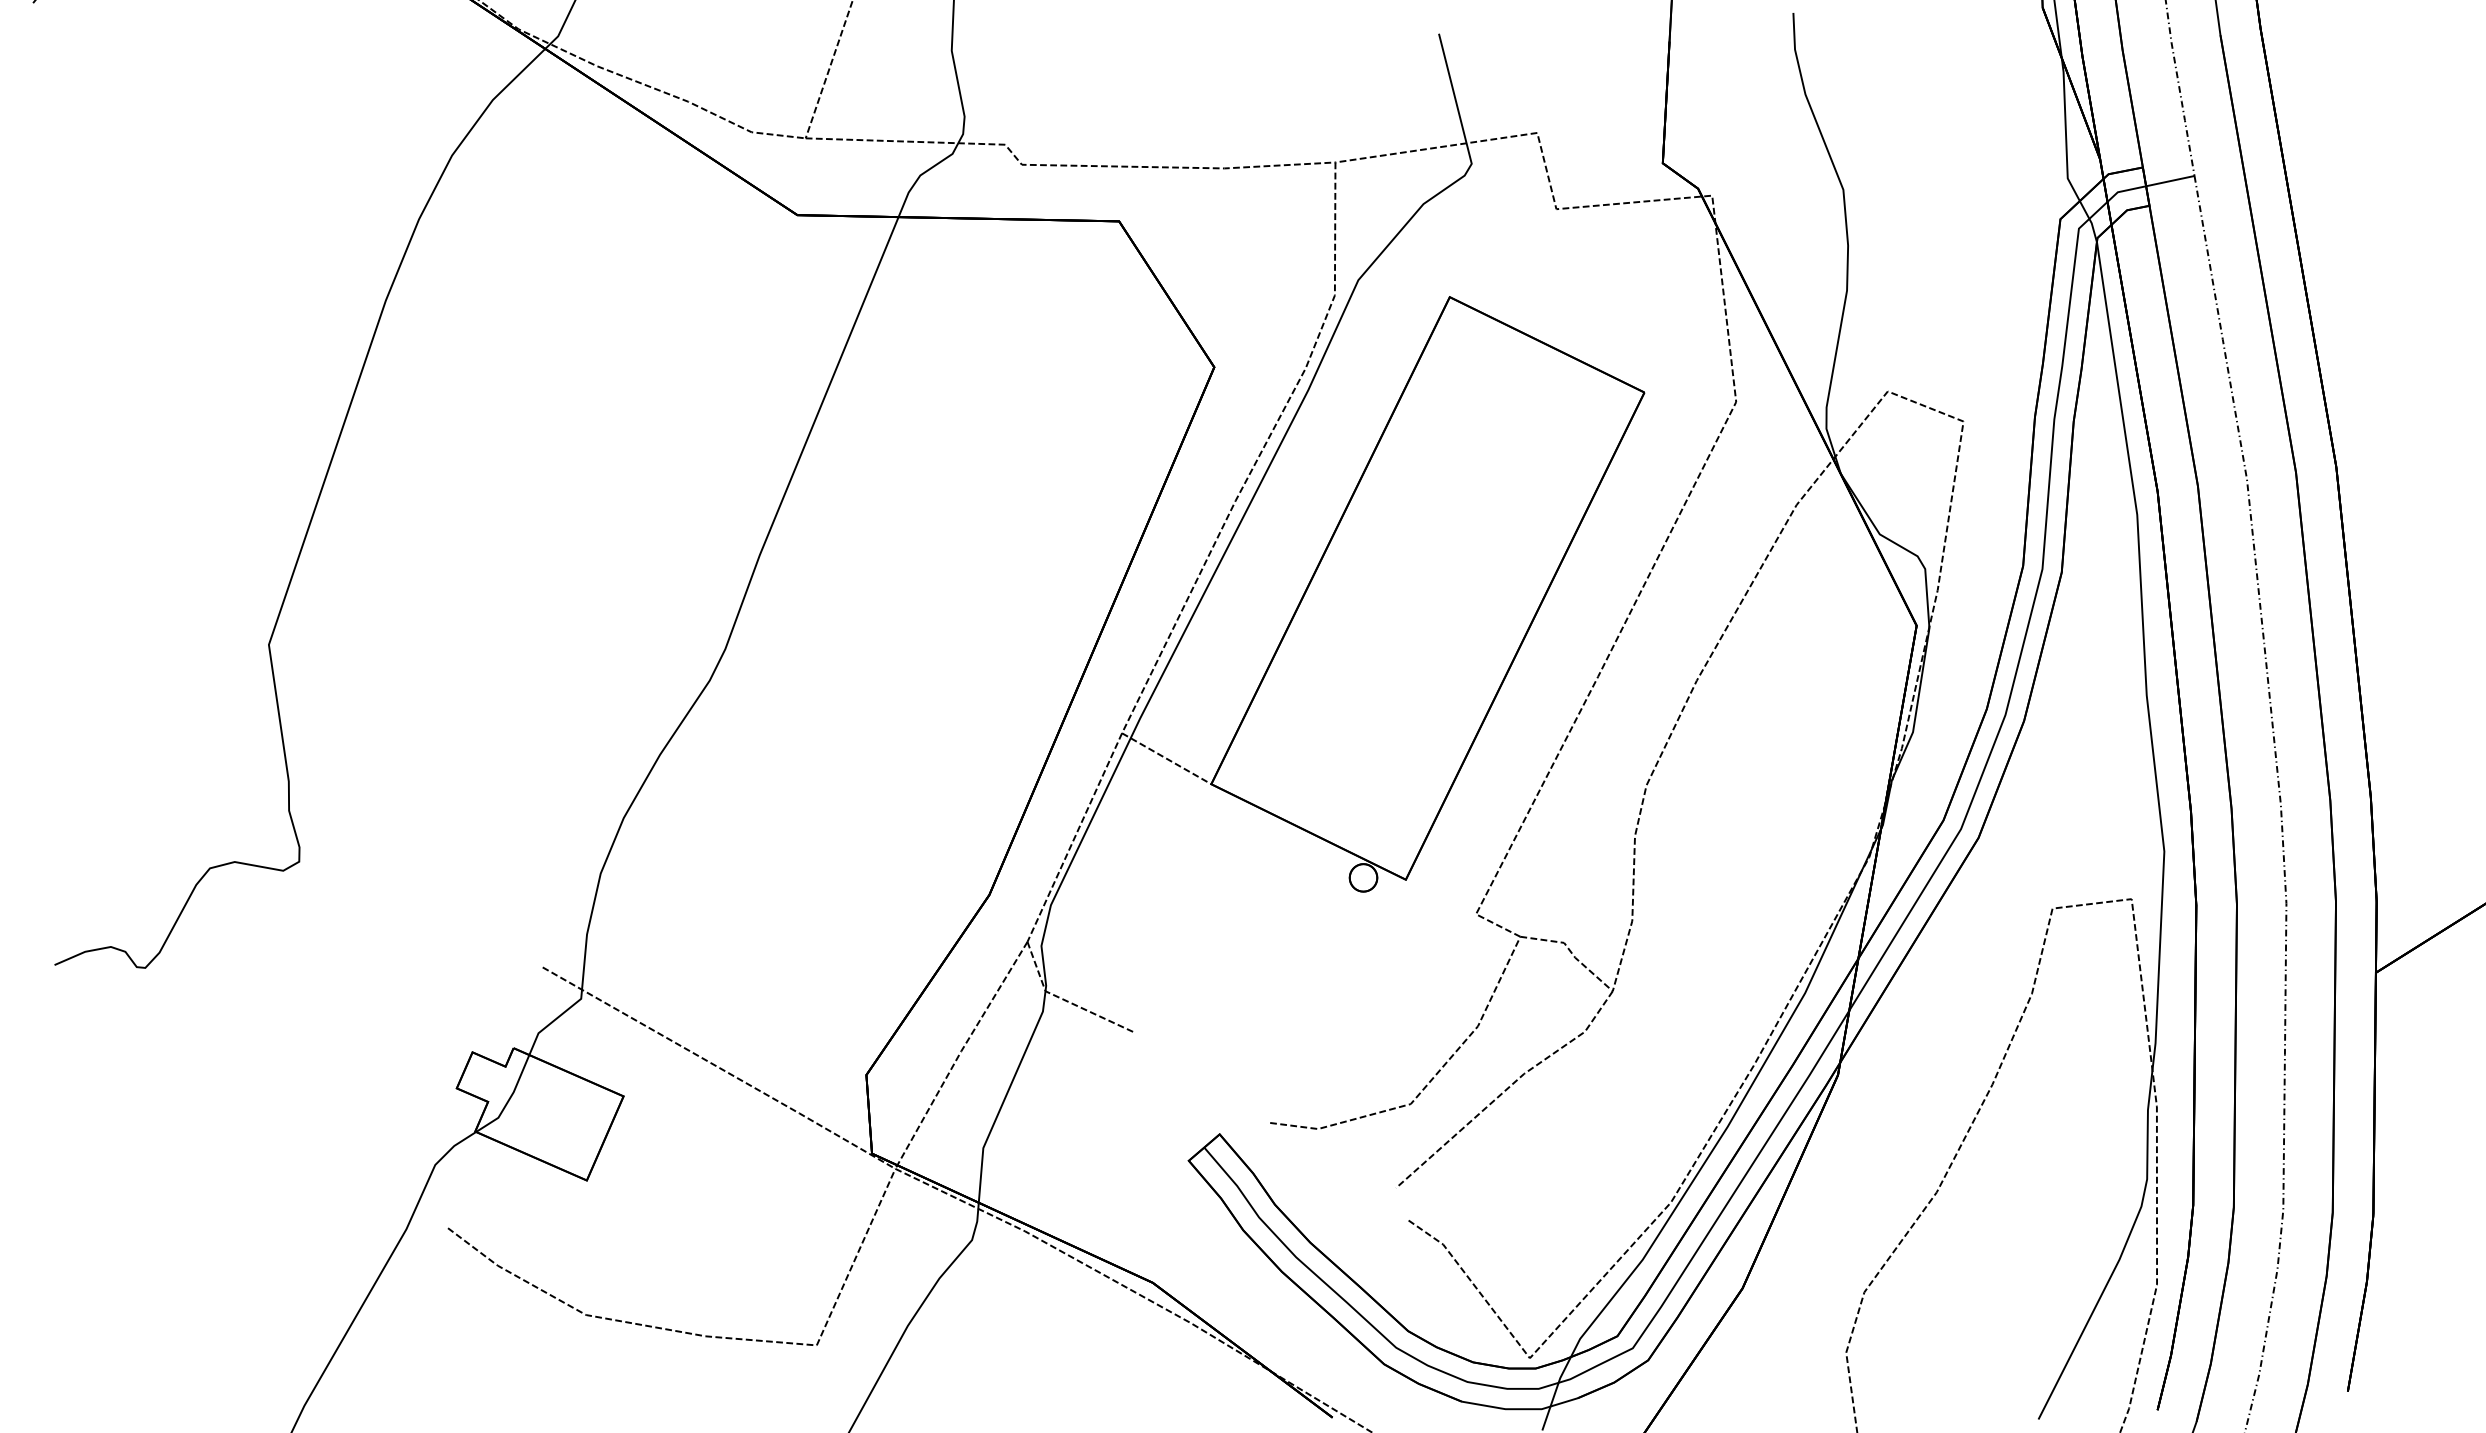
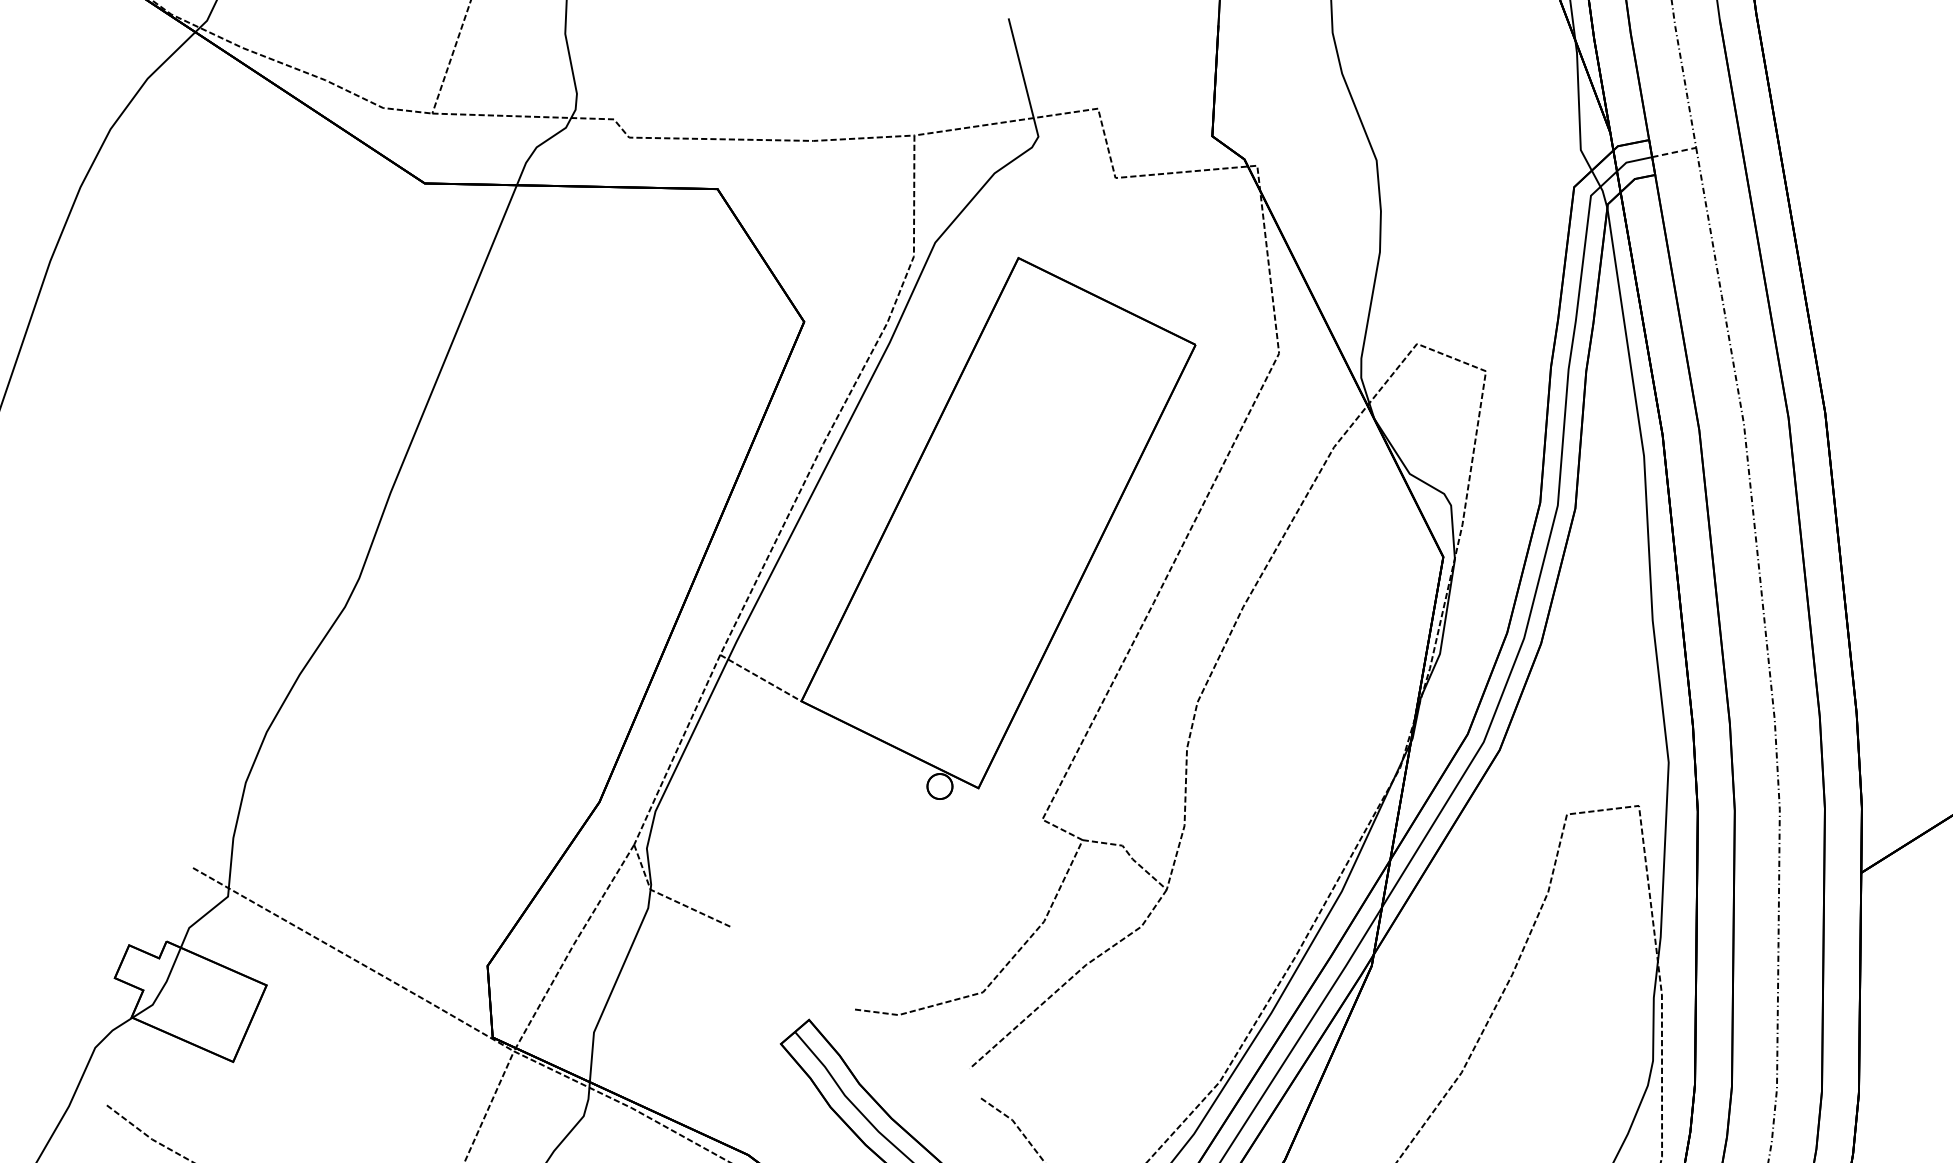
line: (2170, 181) -> (1674, 152), solid -> dashed

